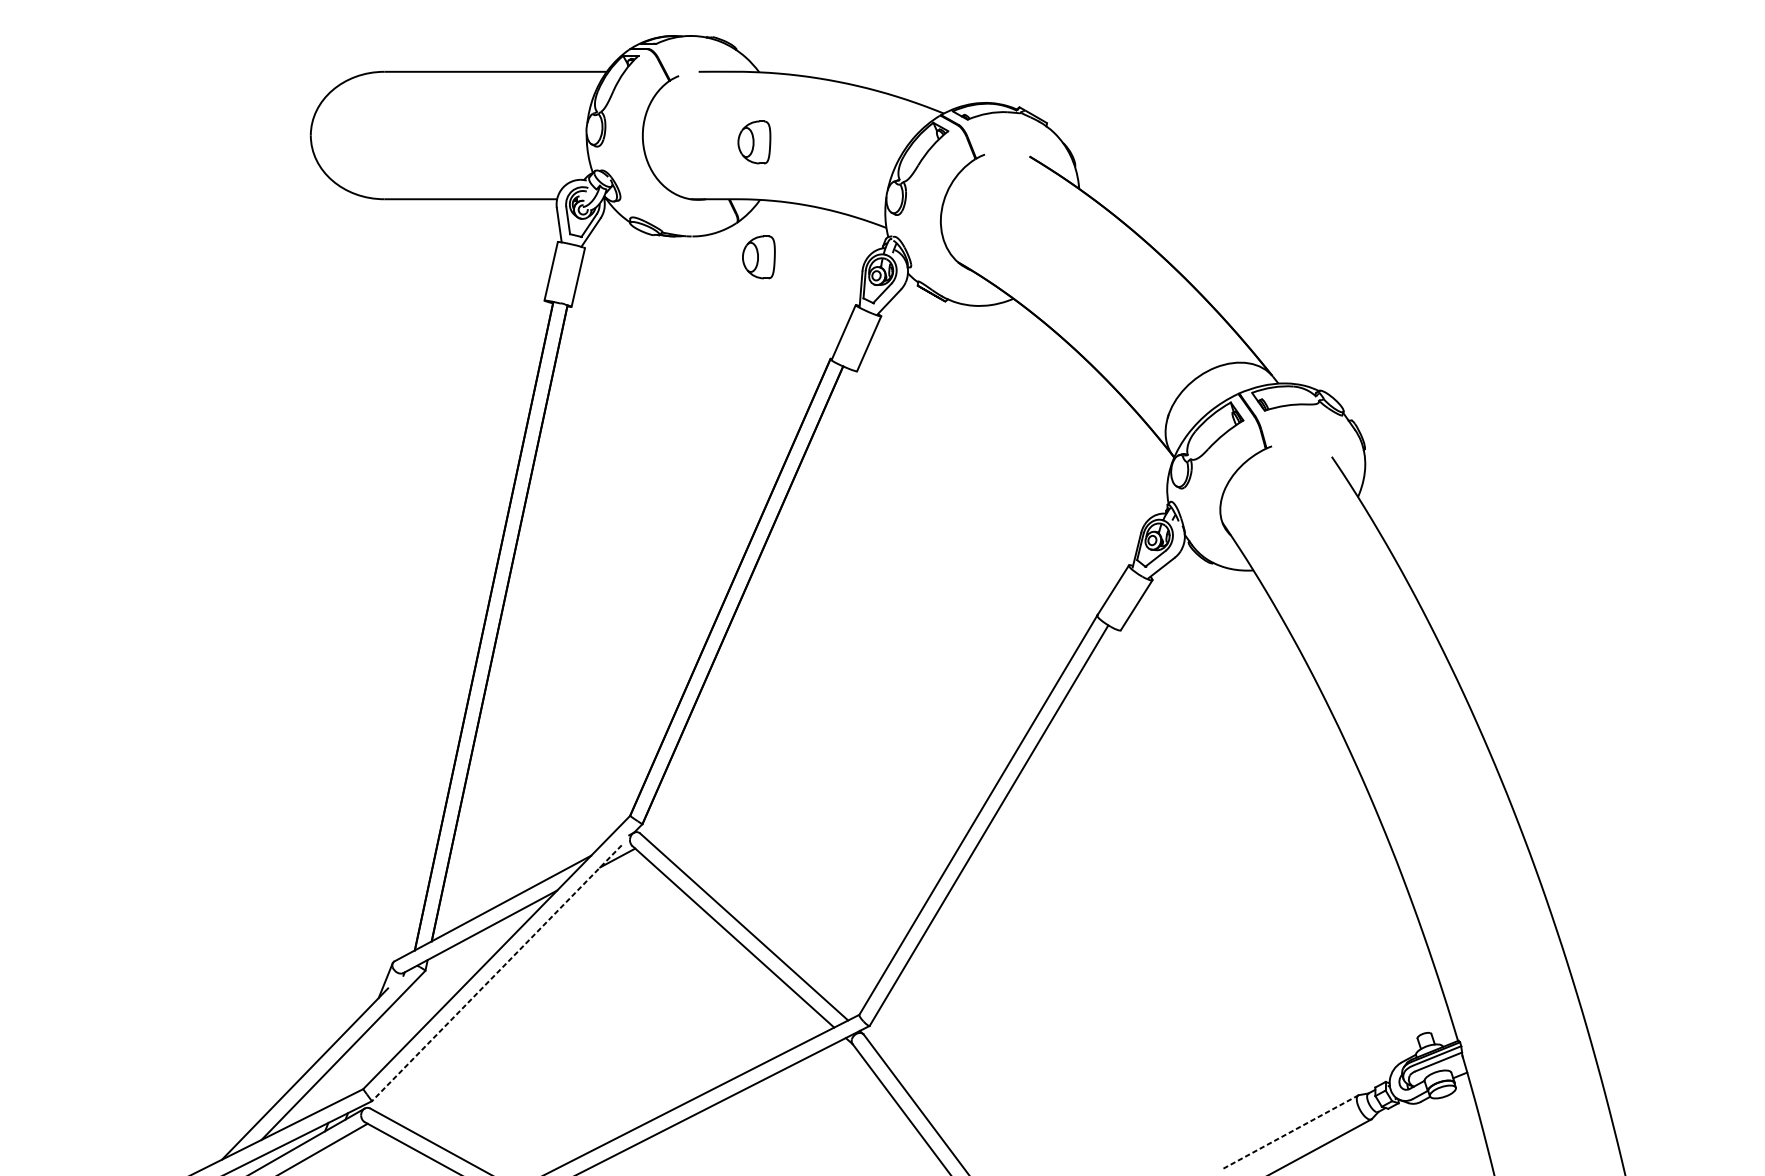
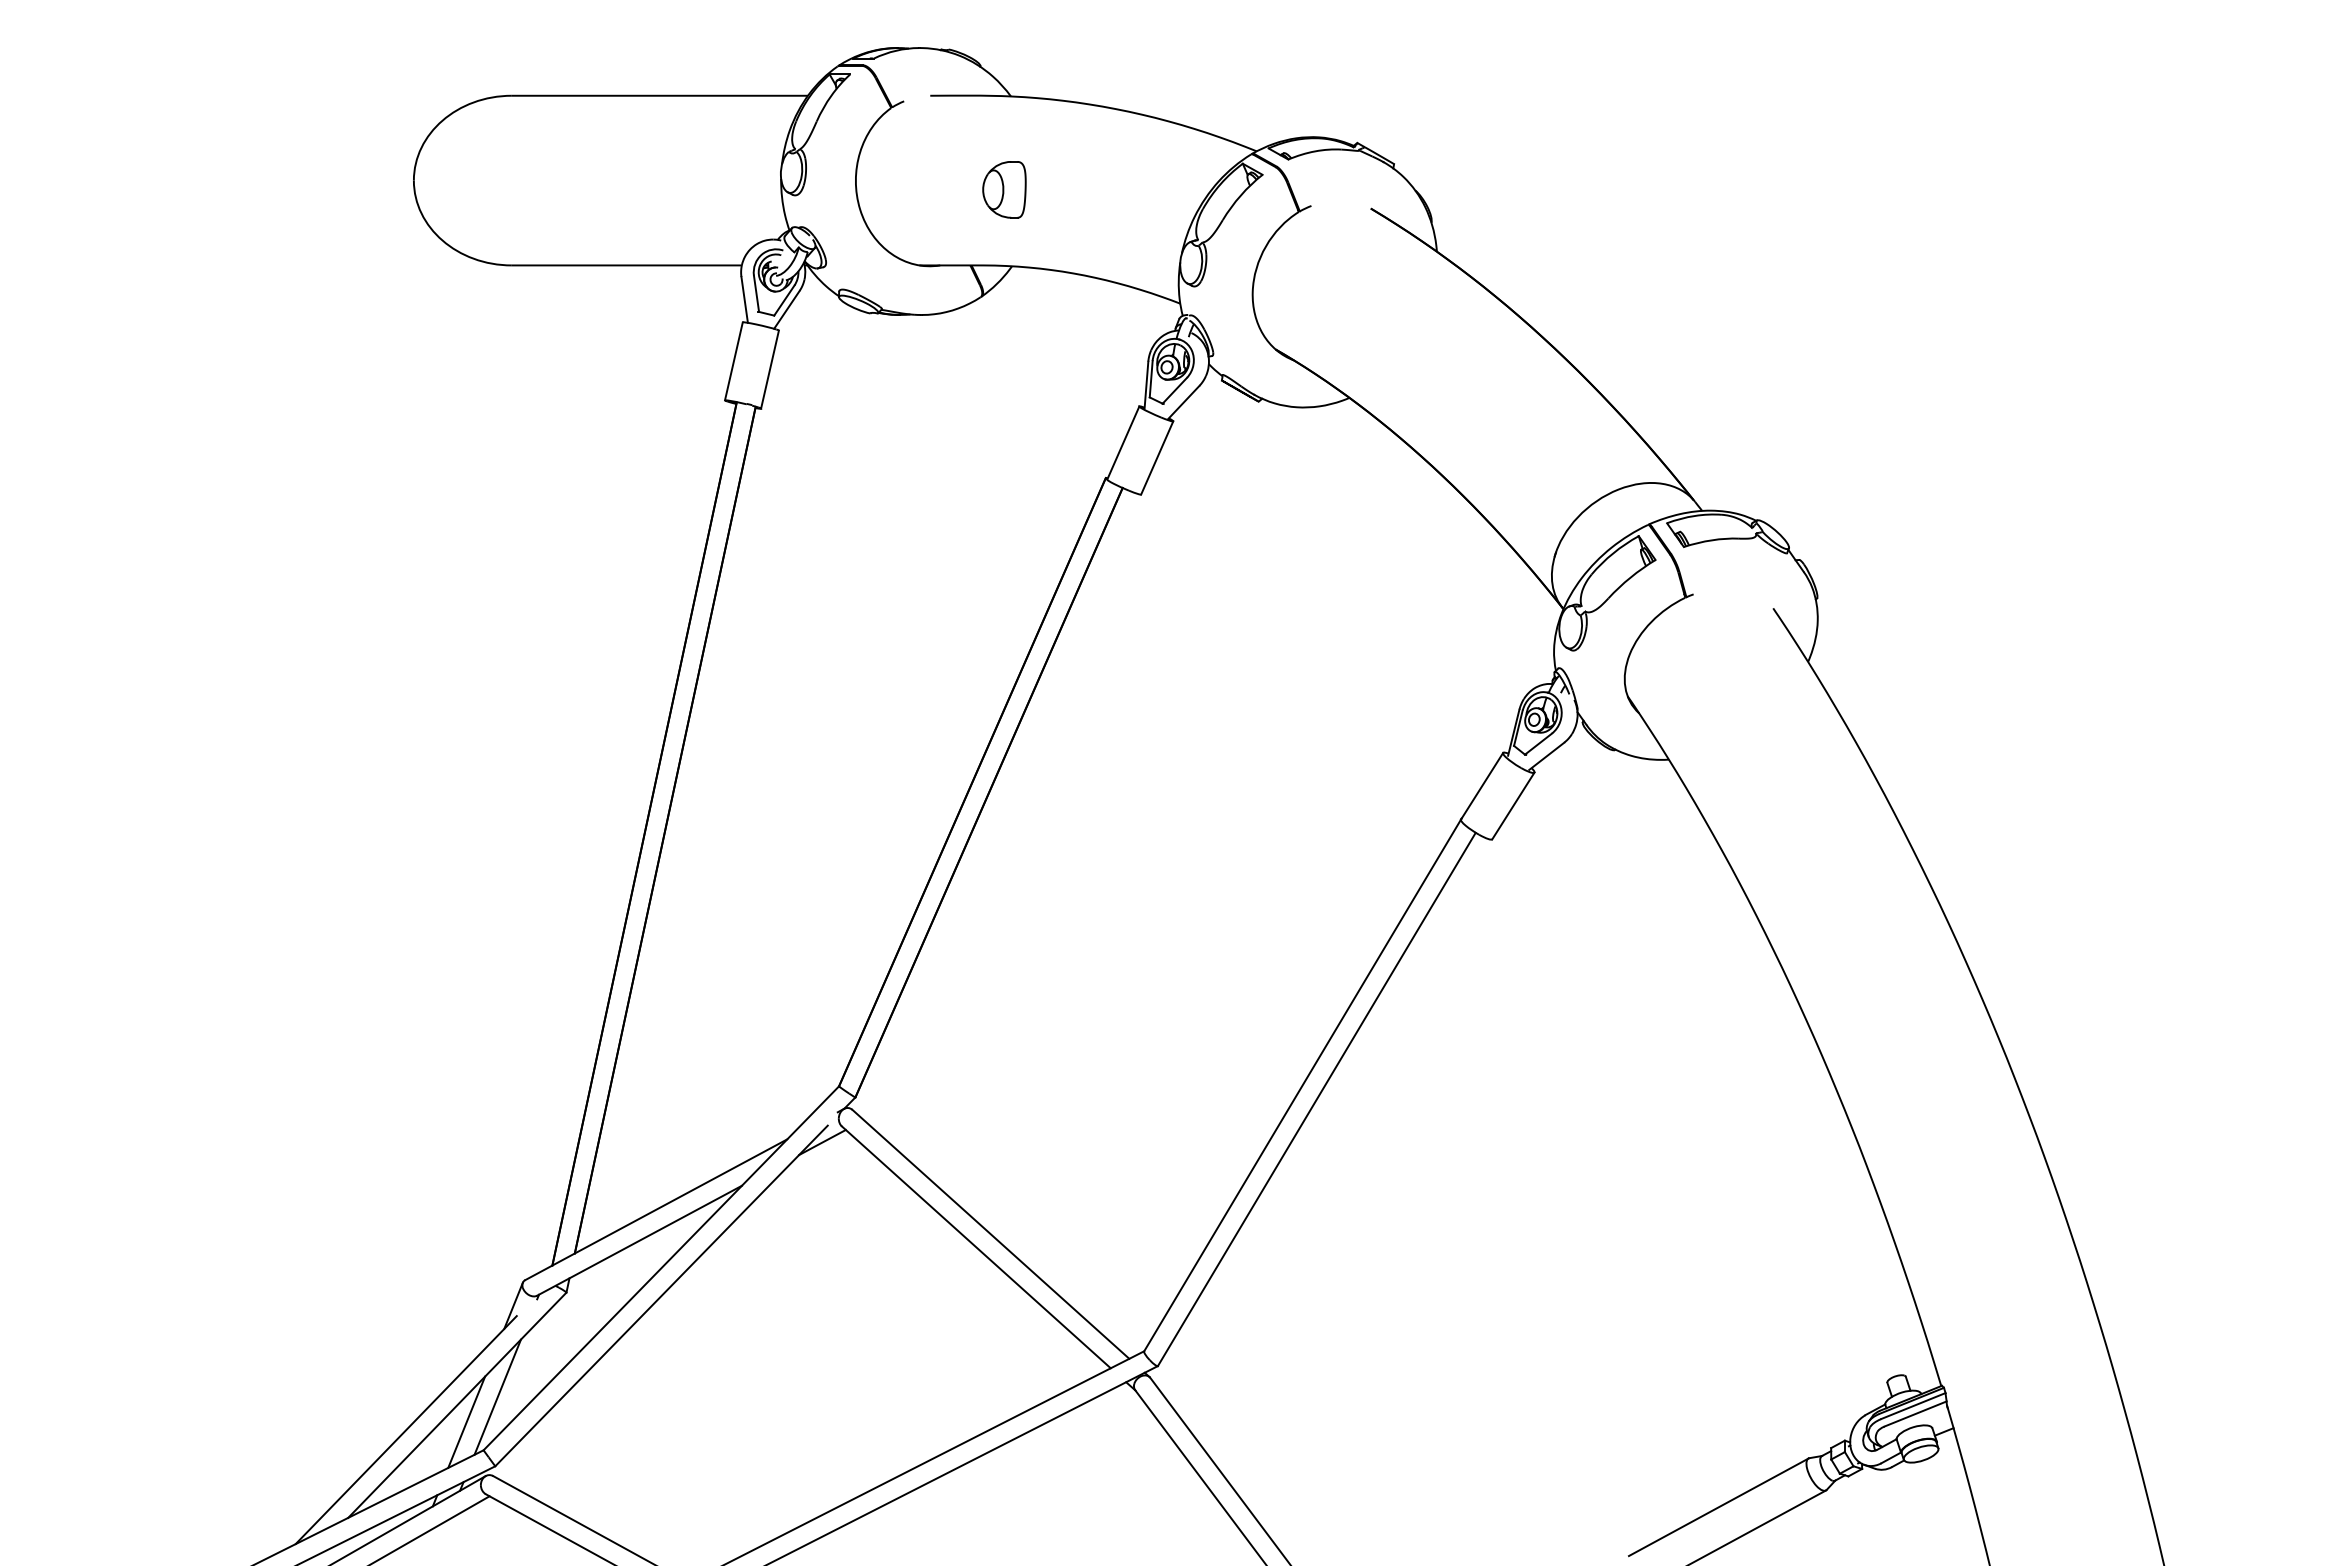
part: (758, 257) -> (1010, 342), removed
line: (496, 973) -> (661, 1296), dashed -> solid
line: (373, 1048) -> (497, 1396), added
line: (350, 1067) -> (466, 1421), added
line: (1291, 1132) -> (1719, 1507), dashed -> solid

